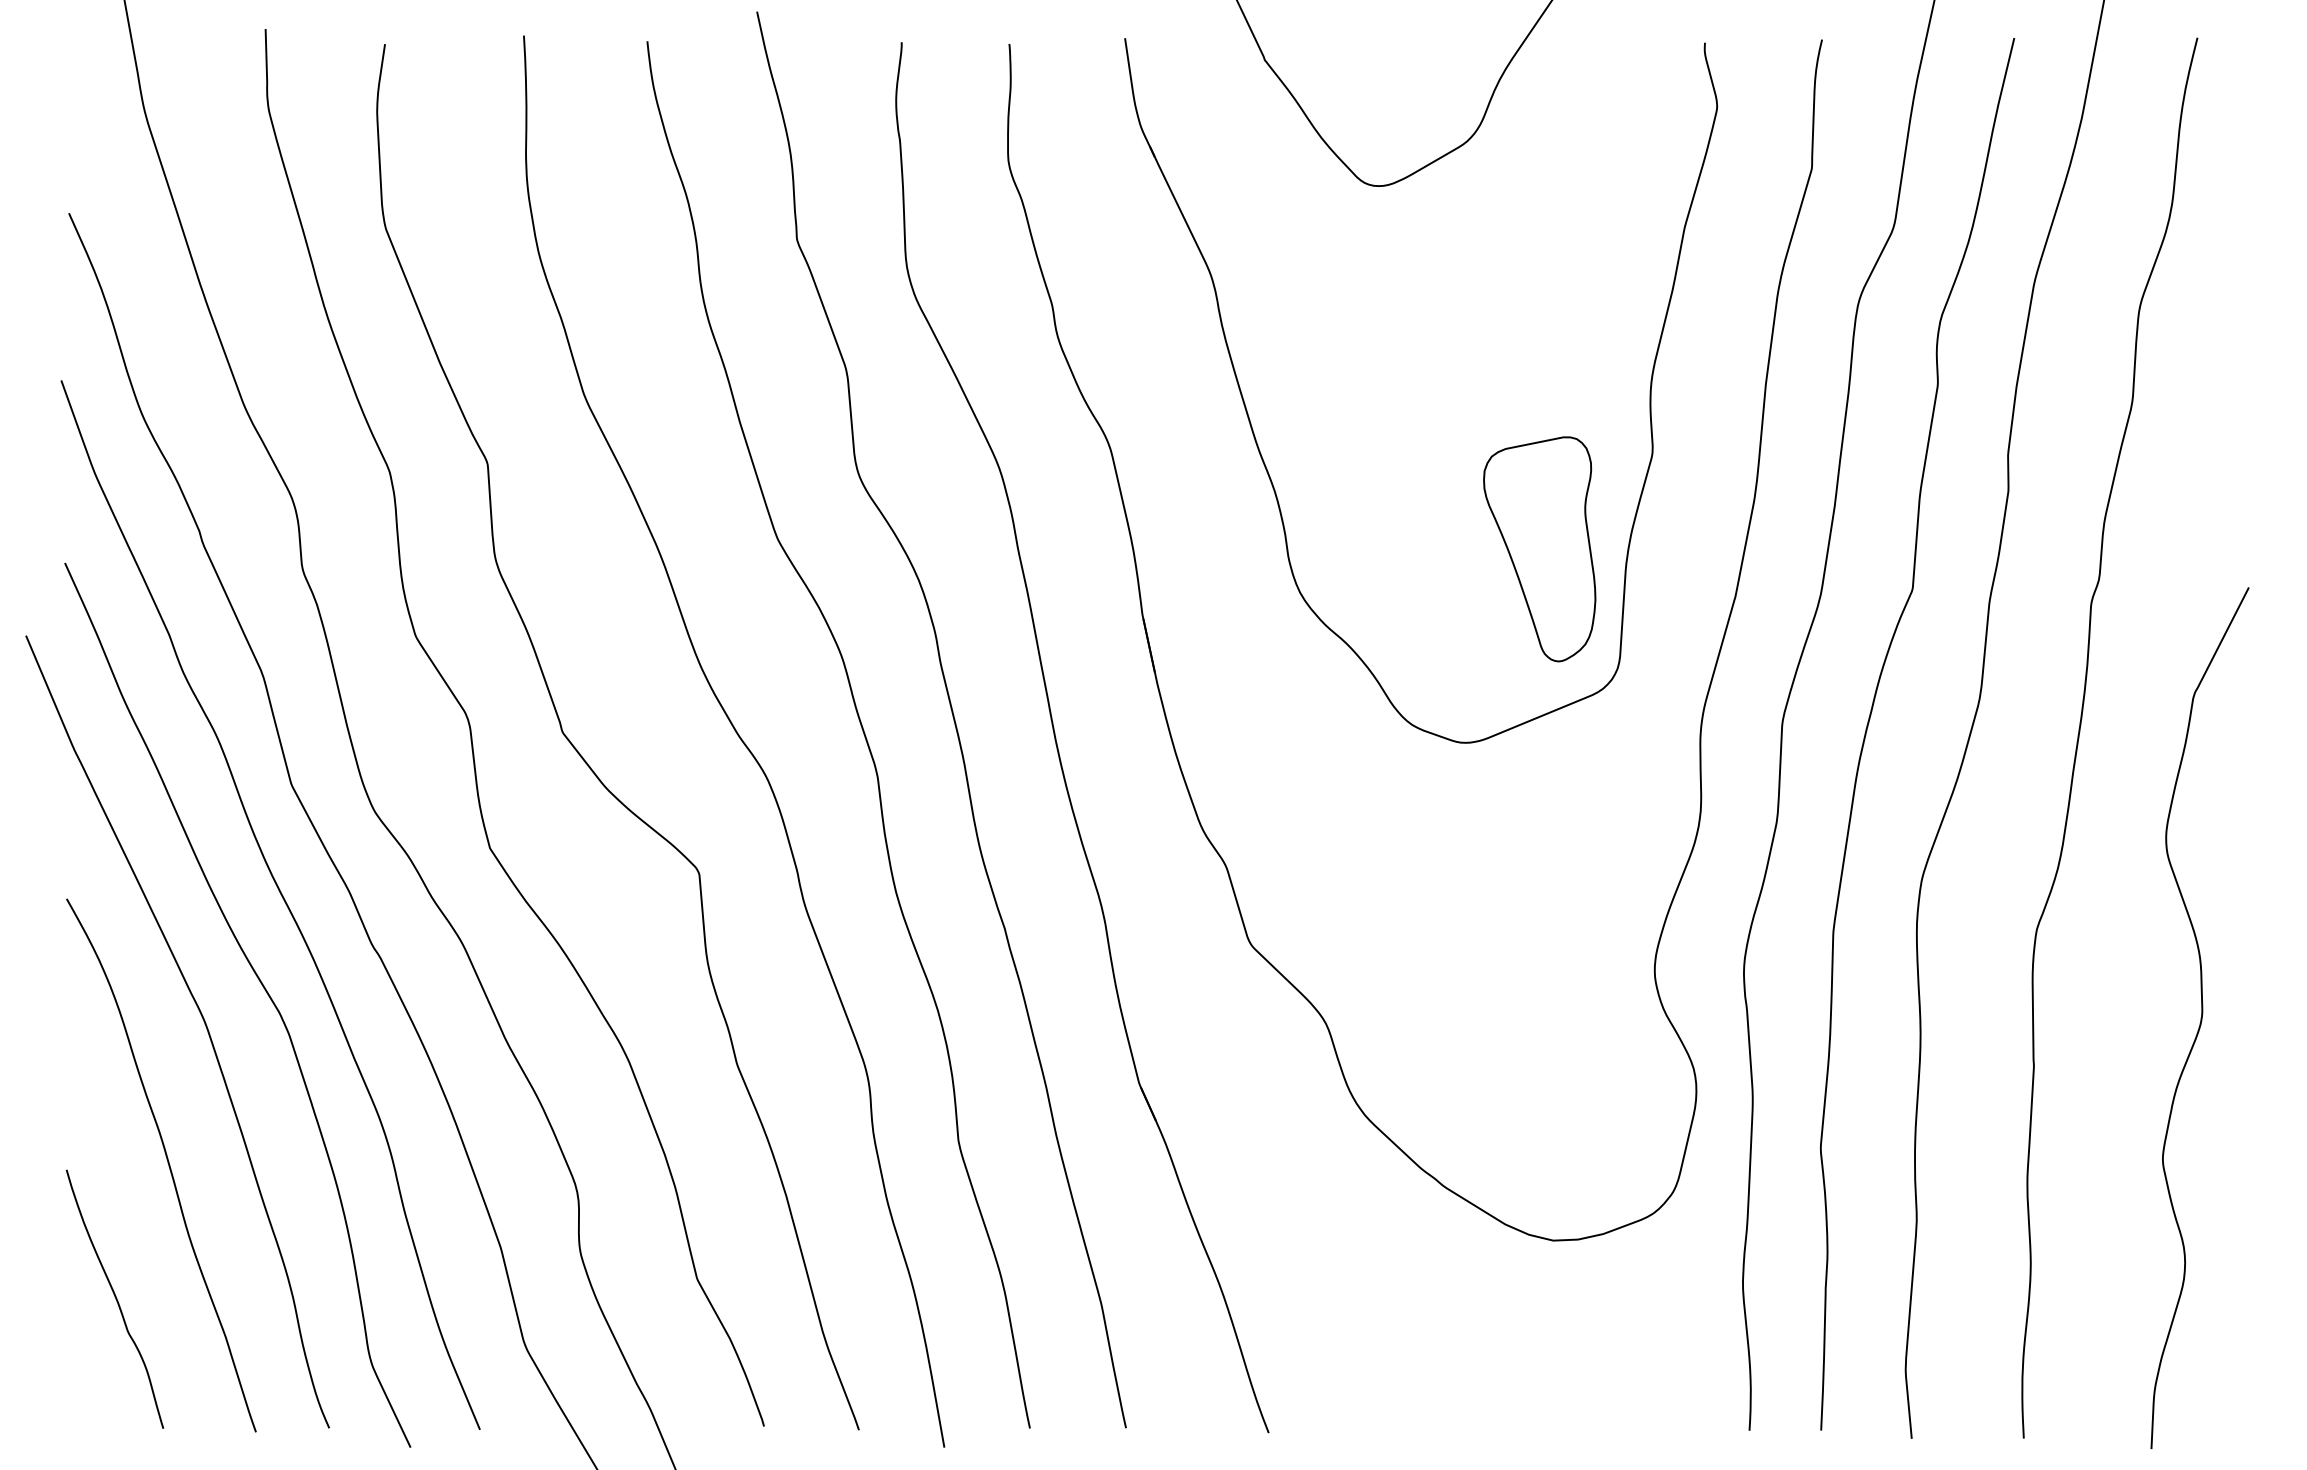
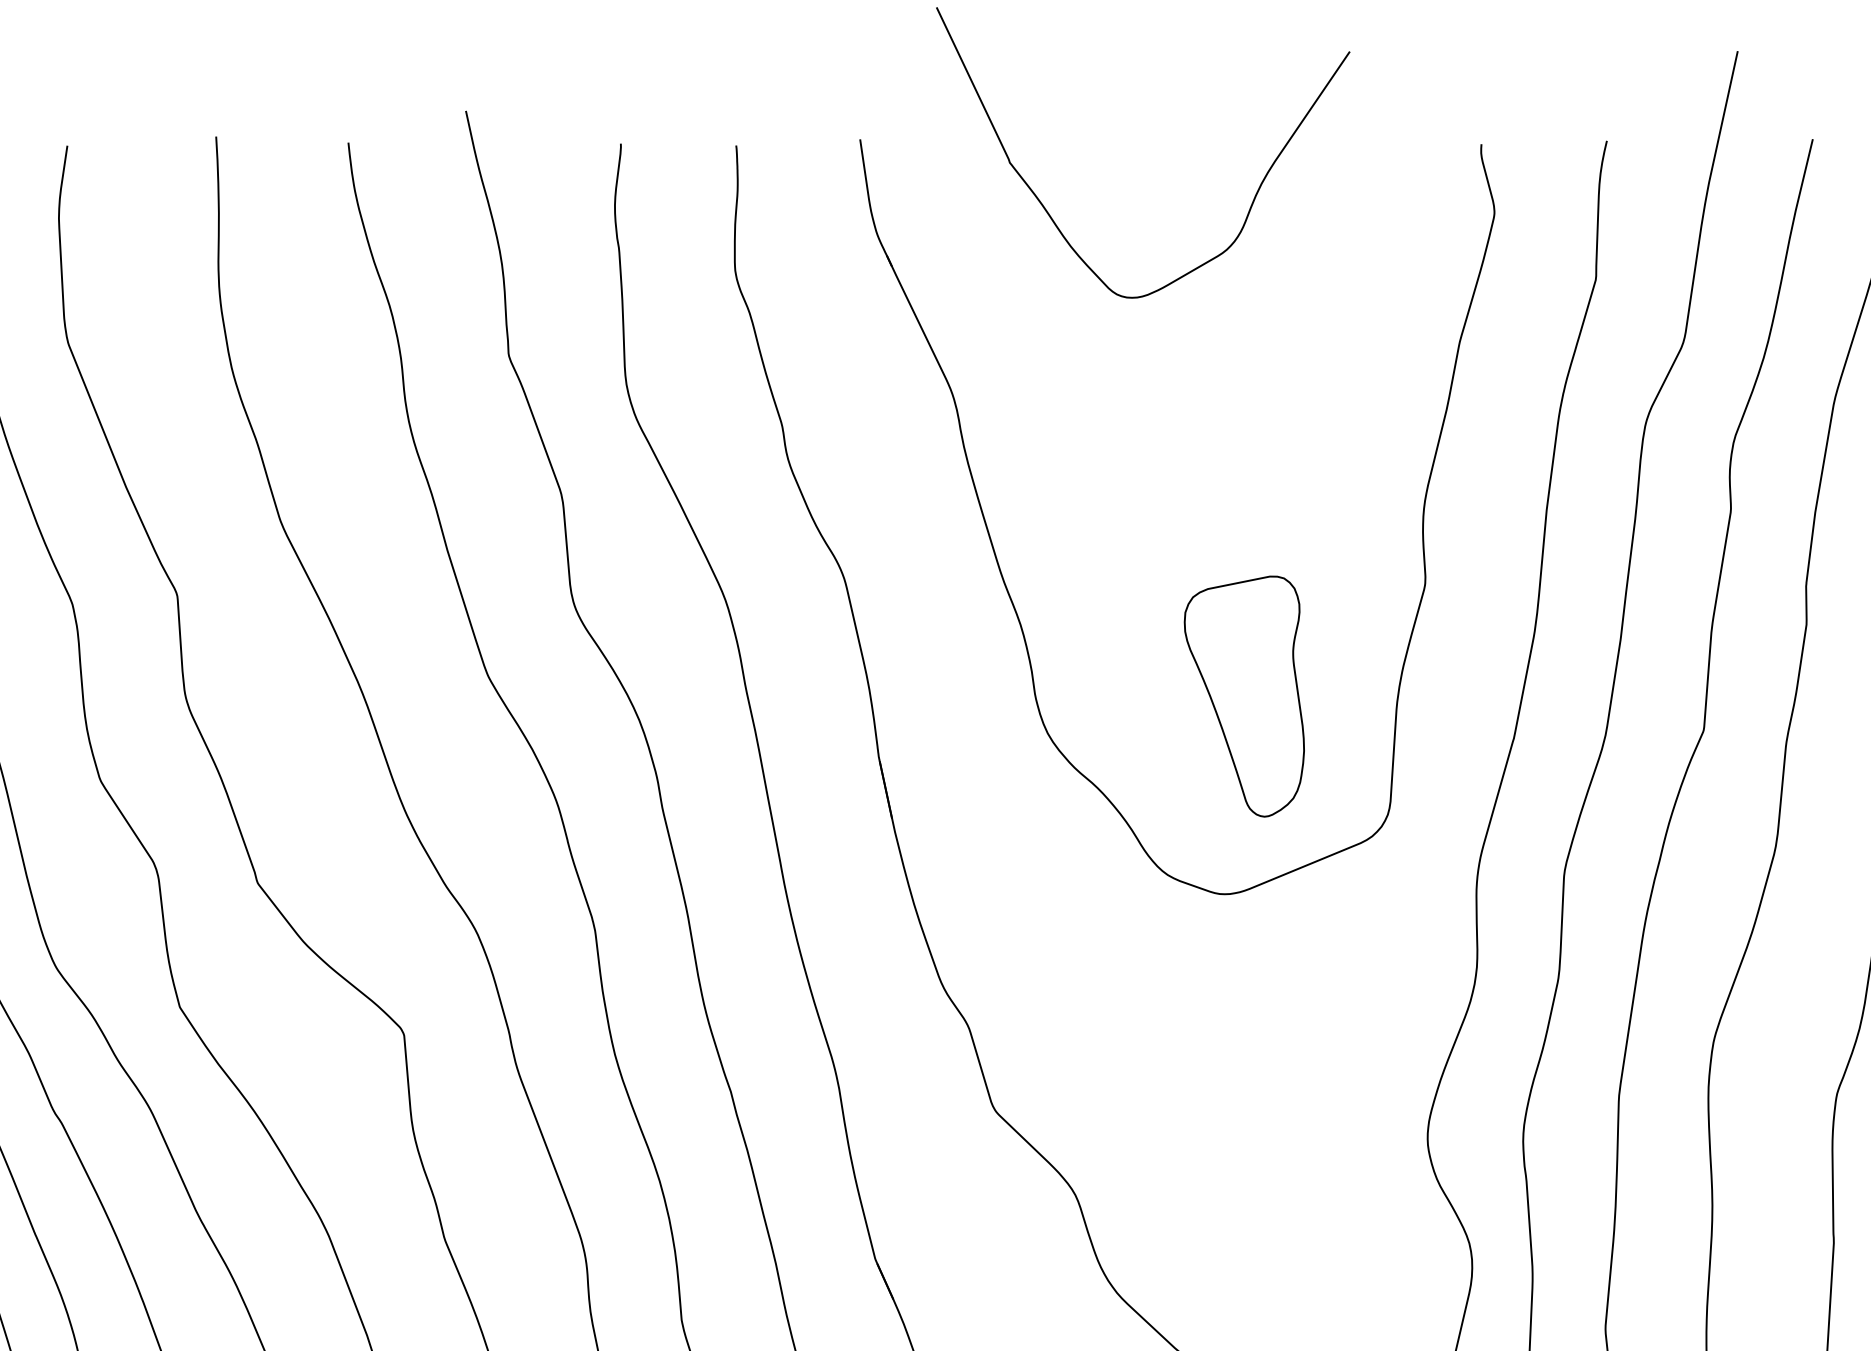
part: (1539, 549) -> (1244, 696), moved

